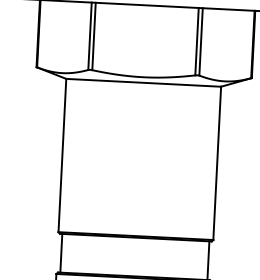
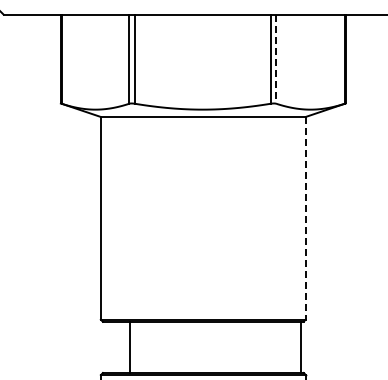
line: (201, 42) -> (276, 59), solid -> dashed
line: (217, 163) -> (305, 218), solid -> dashed
line: (61, 252) -> (130, 346), moved

